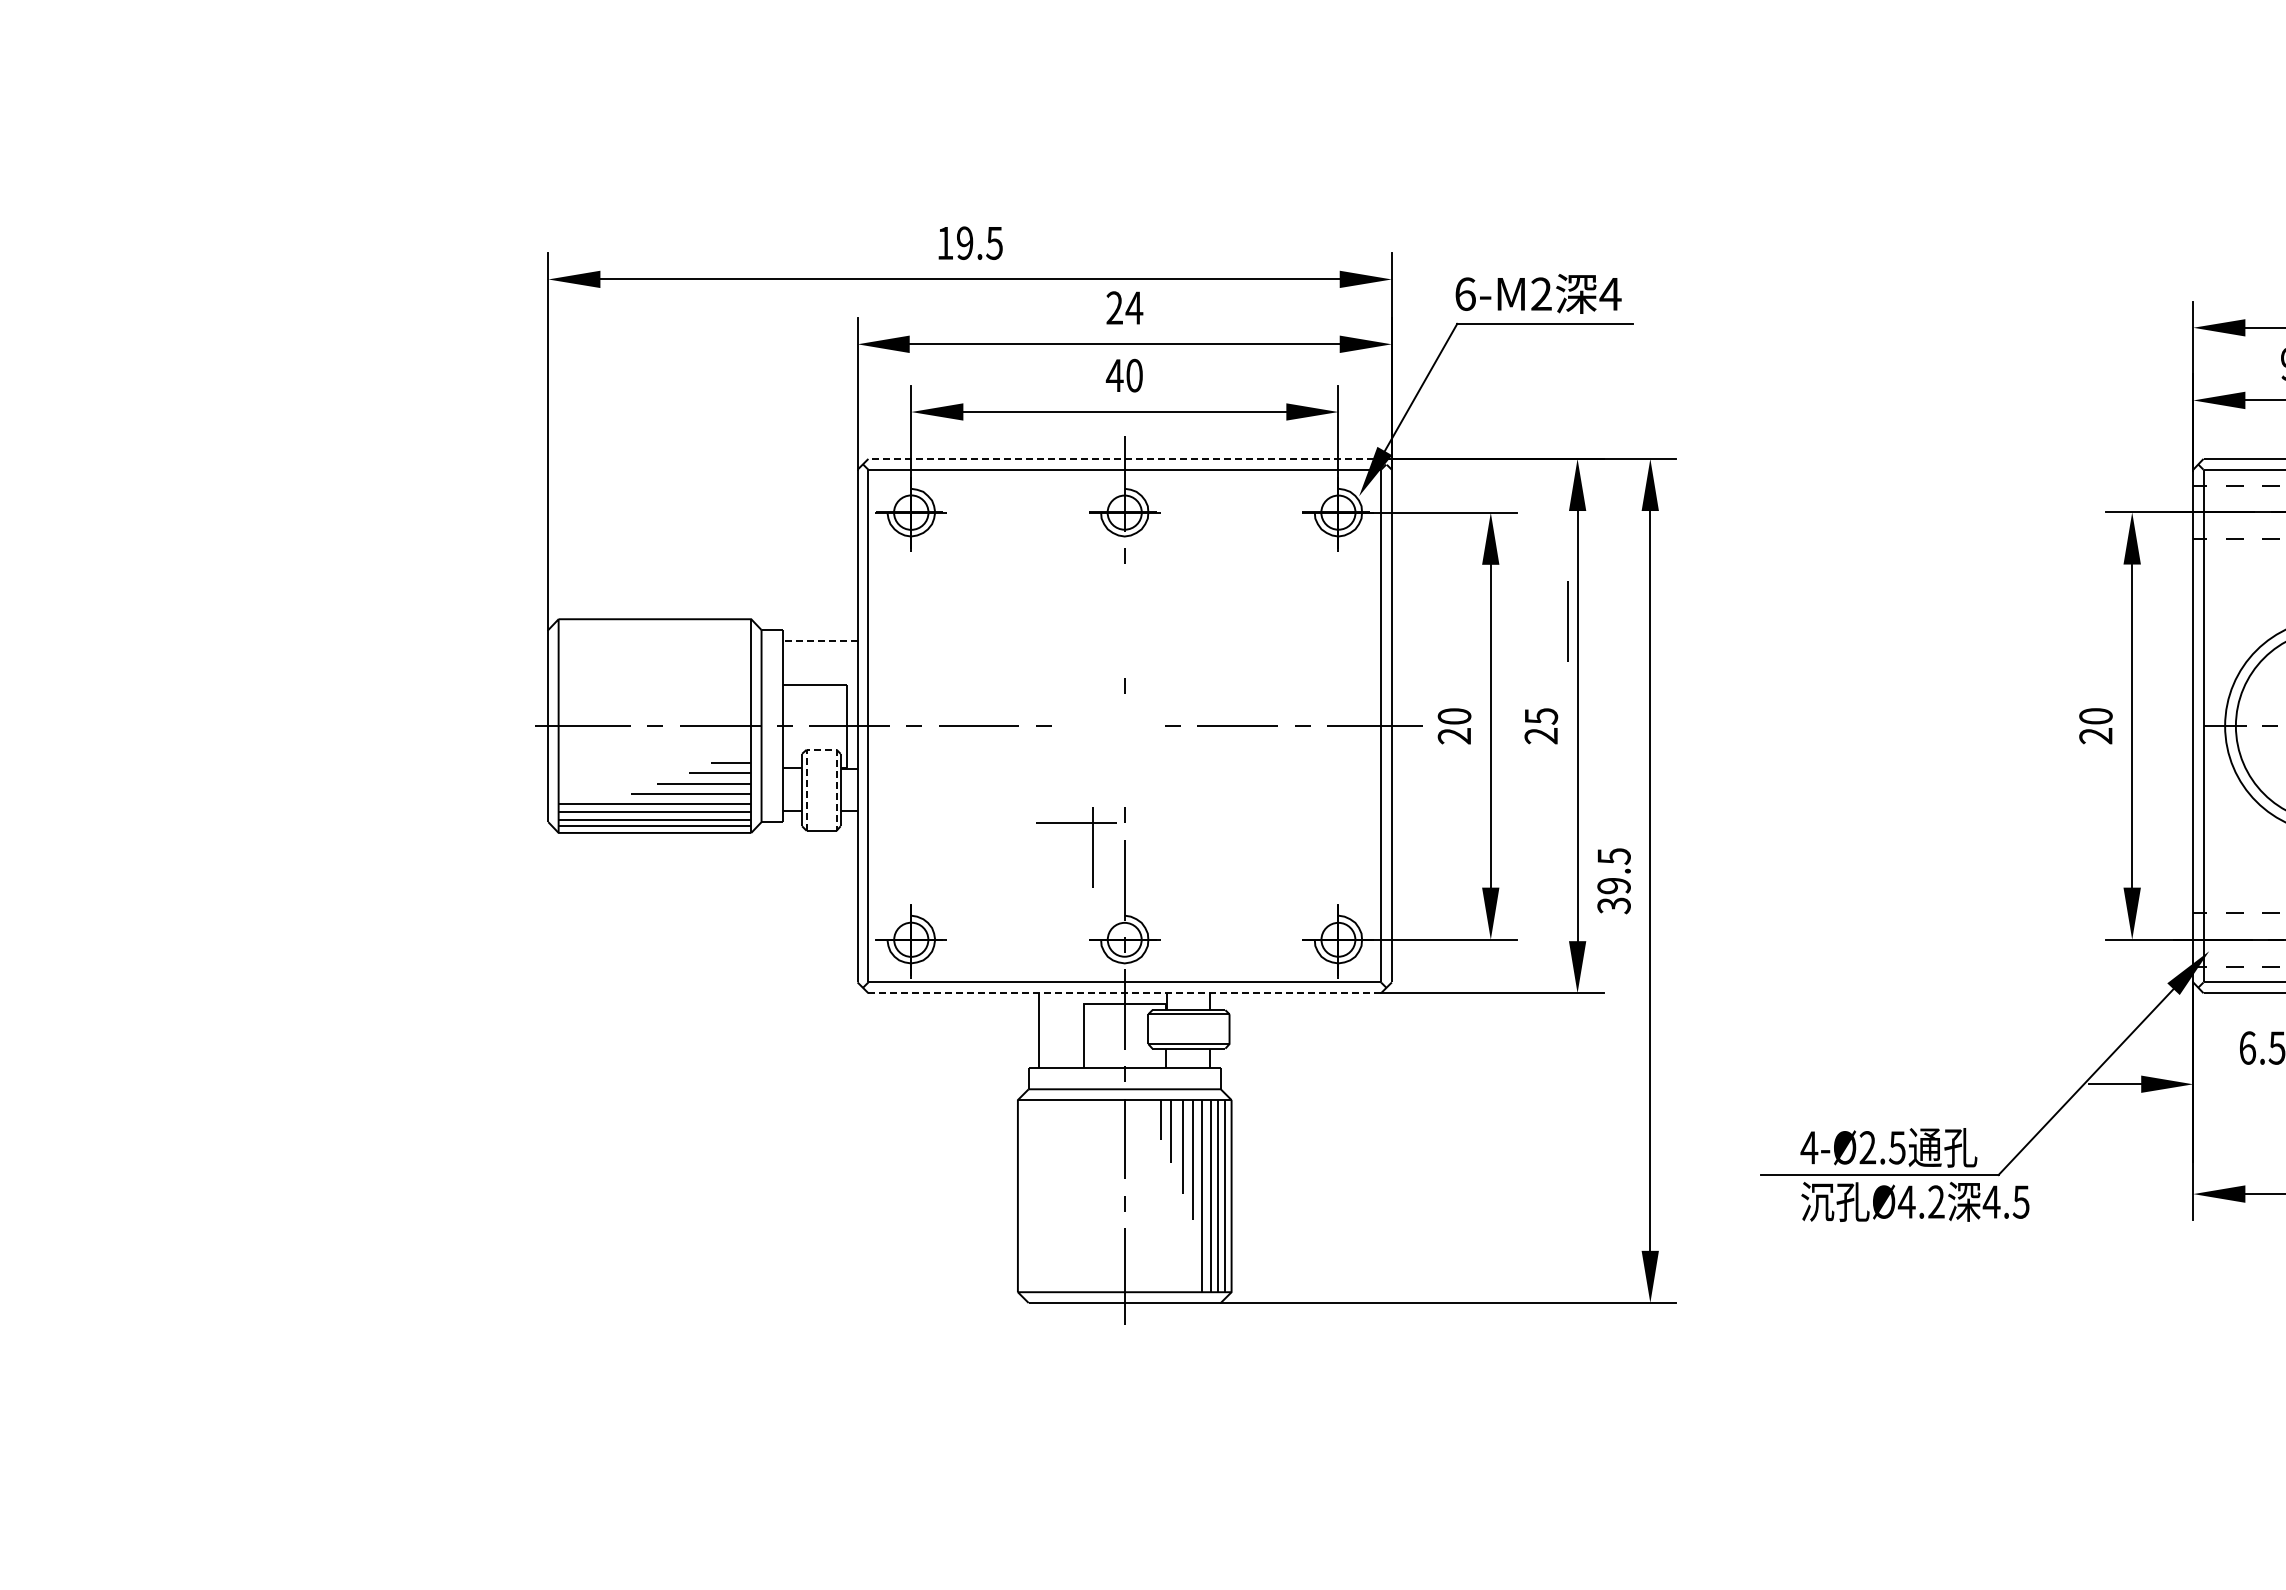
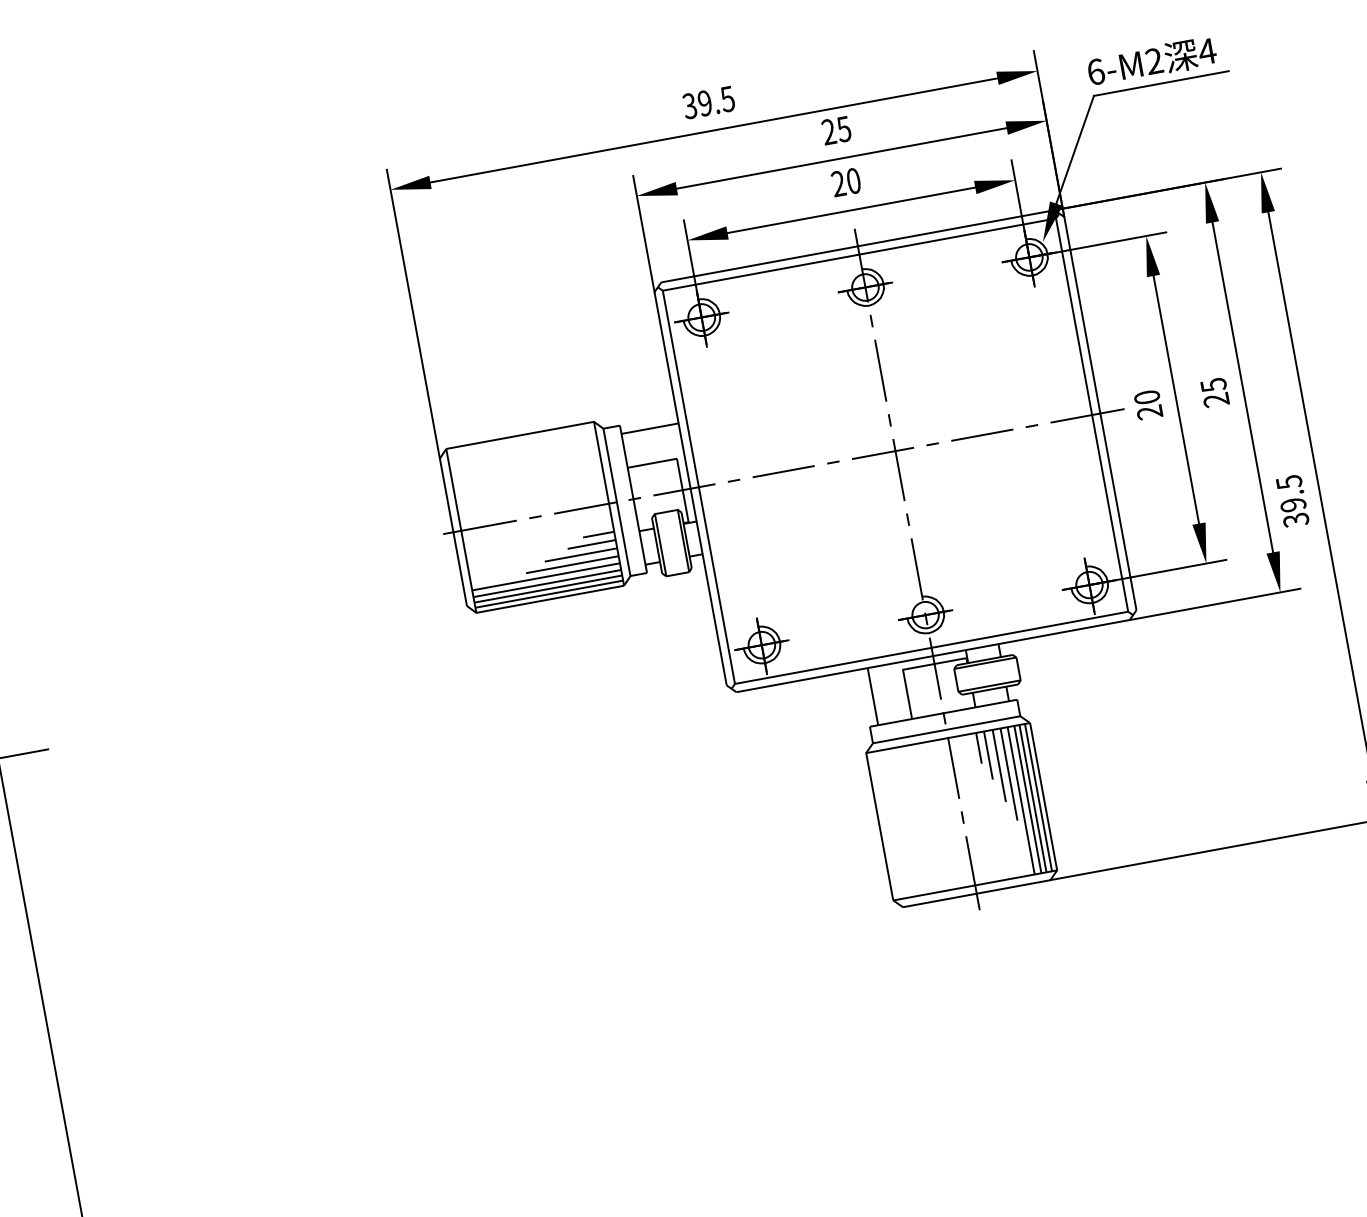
text: (944, 242) -> (689, 105), 19.5 -> 39.5
text: (1134, 307) -> (844, 128), 24 -> 25
text: (1114, 374) -> (838, 183), 40 -> 20
line: (1133, 458) -> (864, 244), dashed -> solid
line: (1567, 621) -> (880, 371), moved
line: (819, 640) -> (649, 428), dashed -> solid
line: (821, 749) -> (666, 511), dashed -> solid
part: (1092, 847) -> (898, 469), moved
line: (1125, 993) -> (933, 656), dashed -> solid

